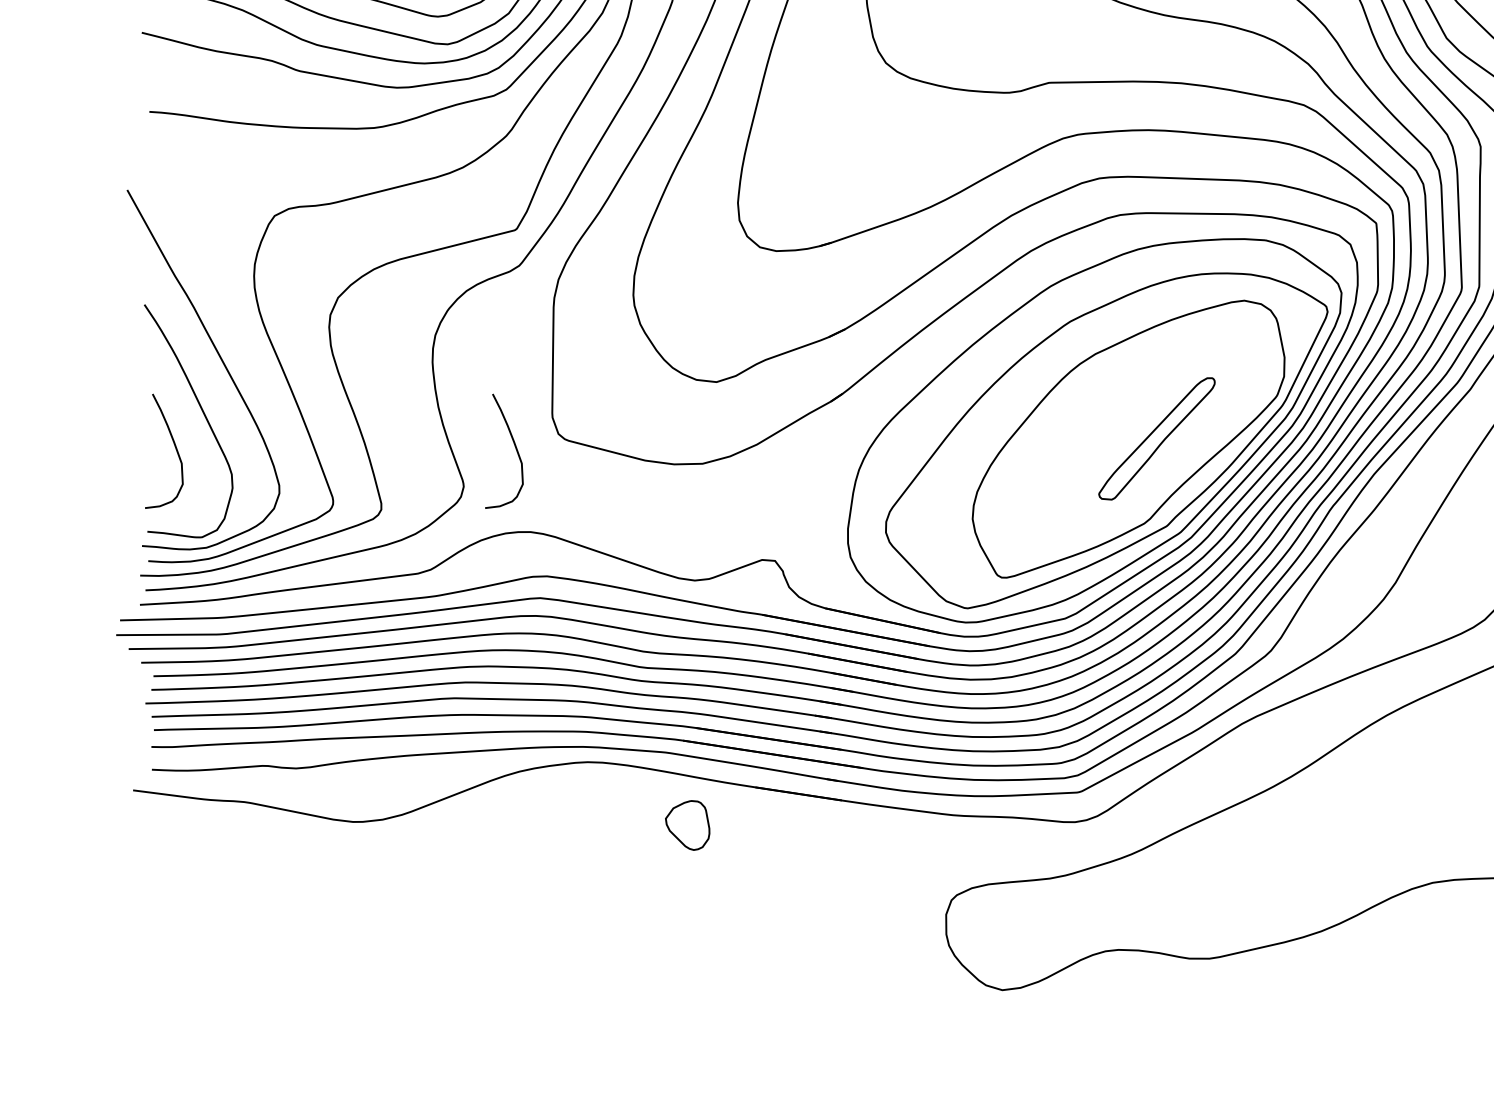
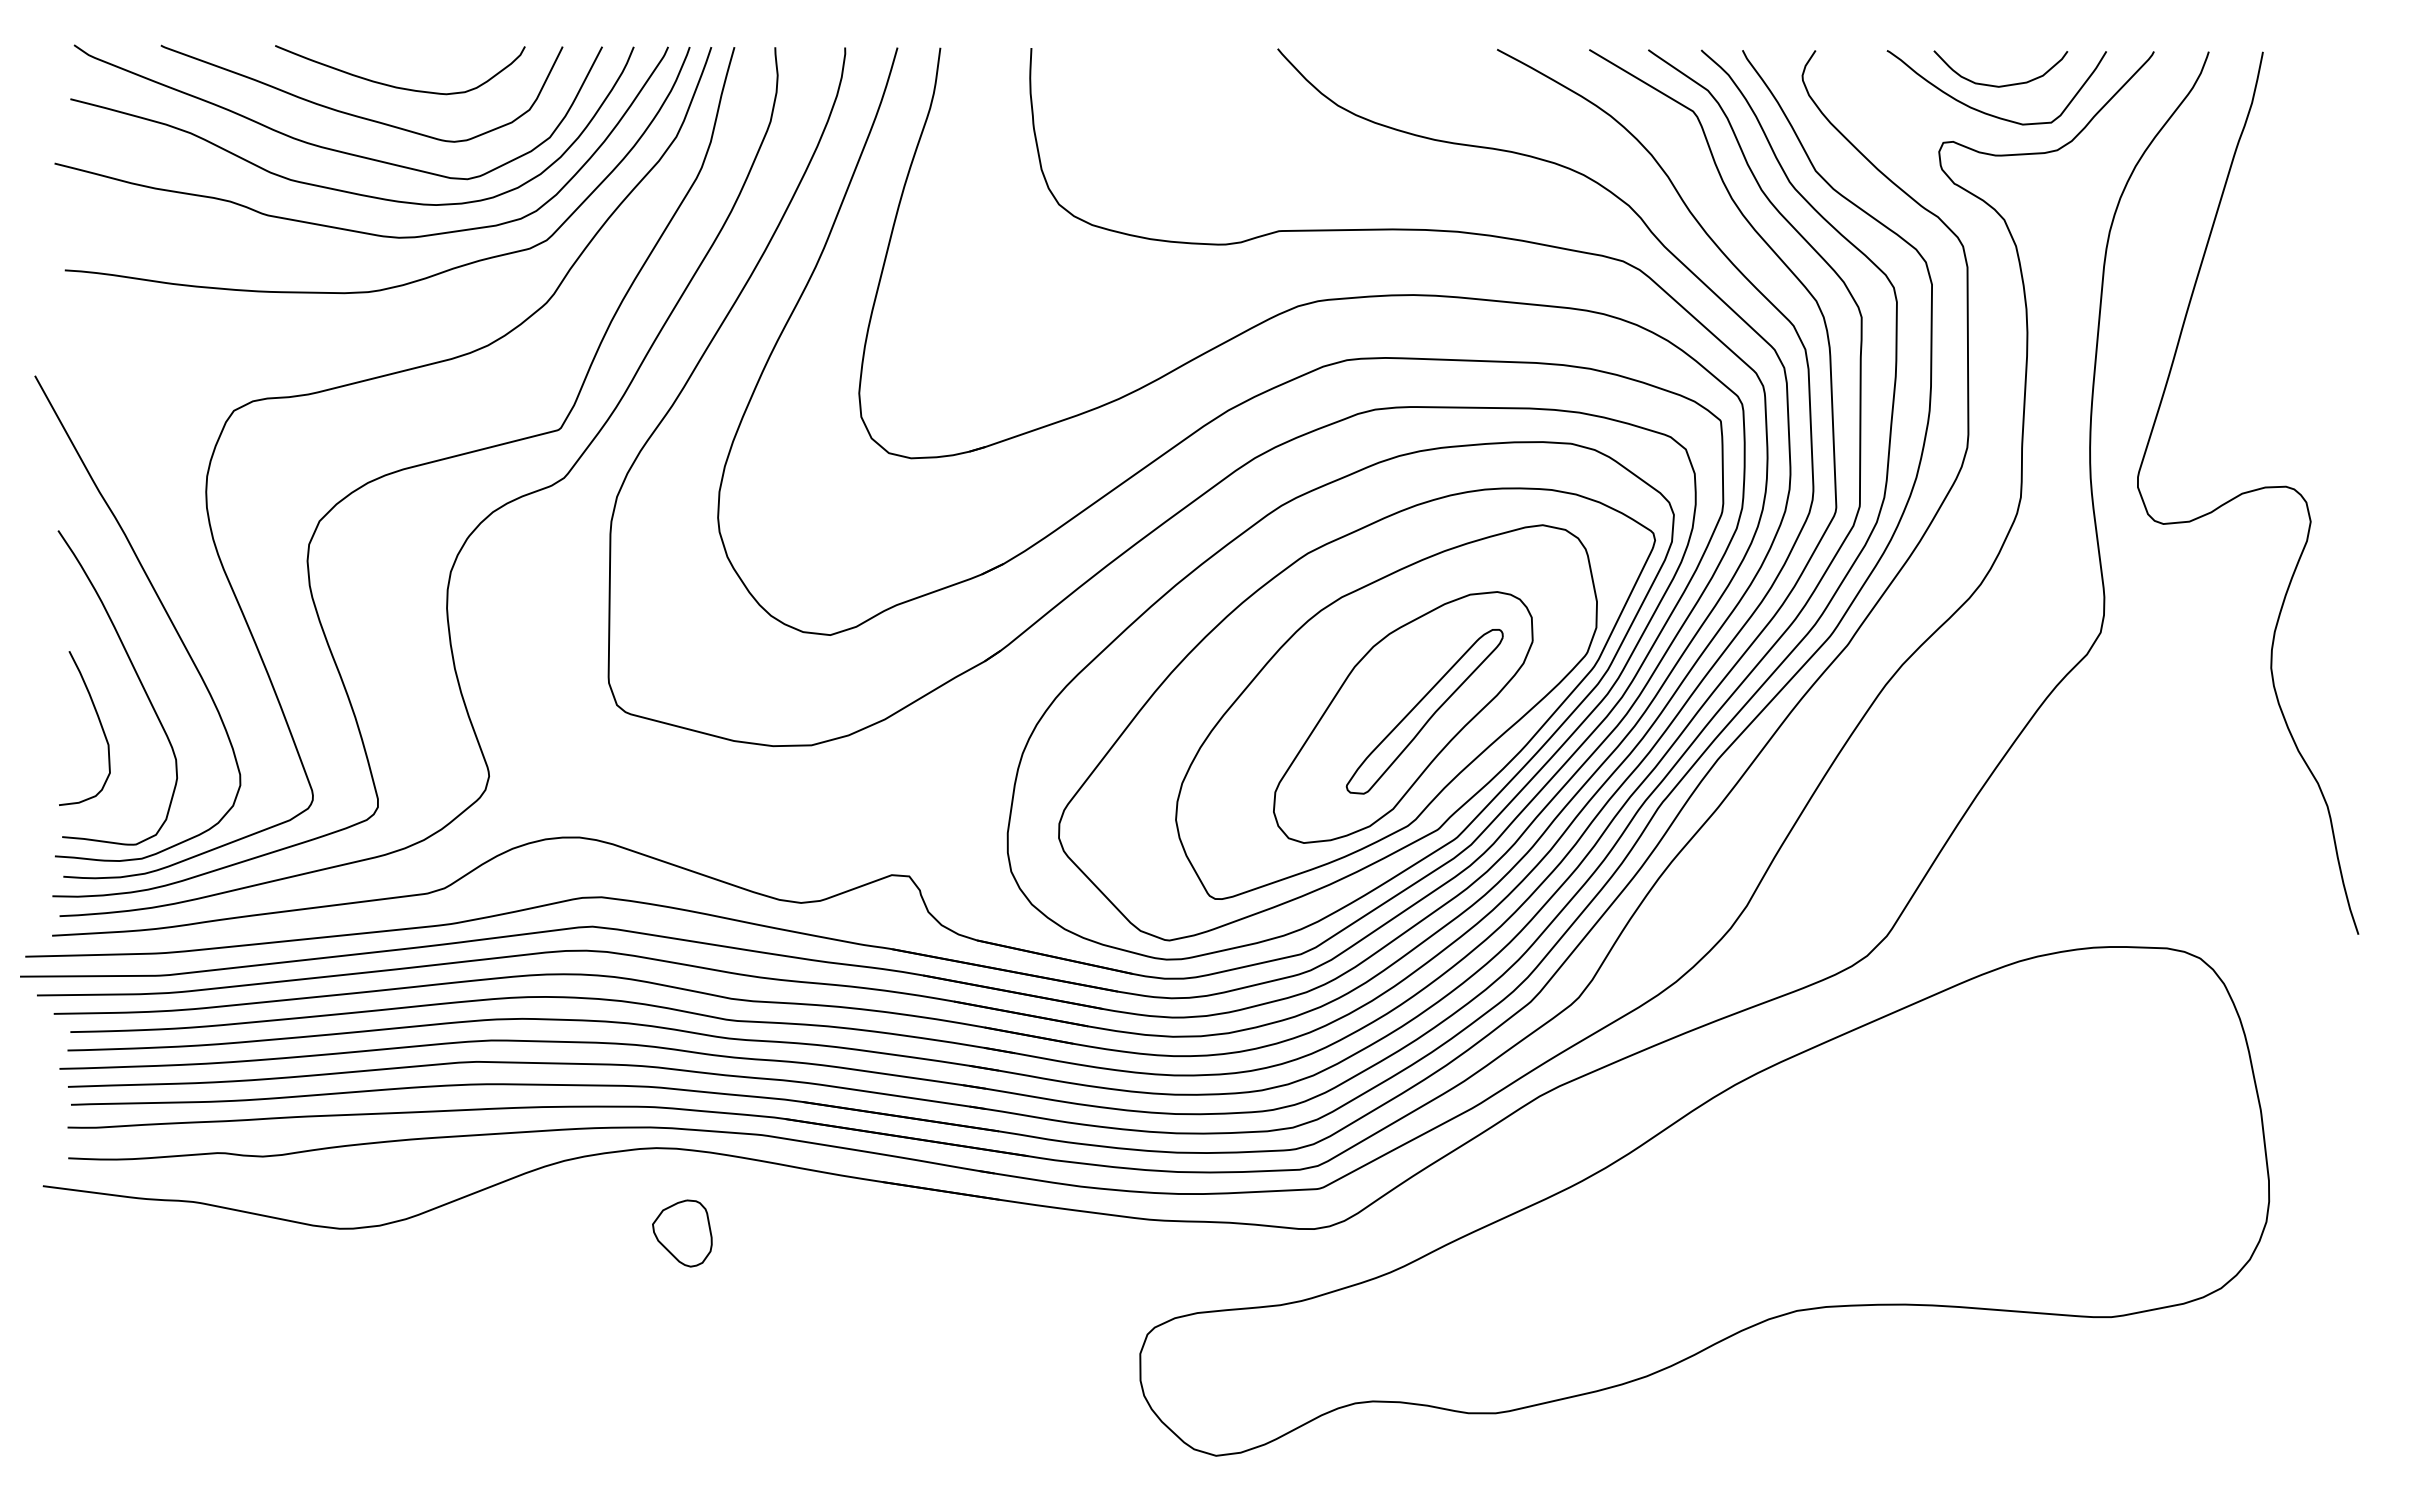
part: (1141, 443) -> (1403, 717), added
curve: (515, 447) -> (558, 723), removed
part: (687, 825) -> (682, 1233), moved

